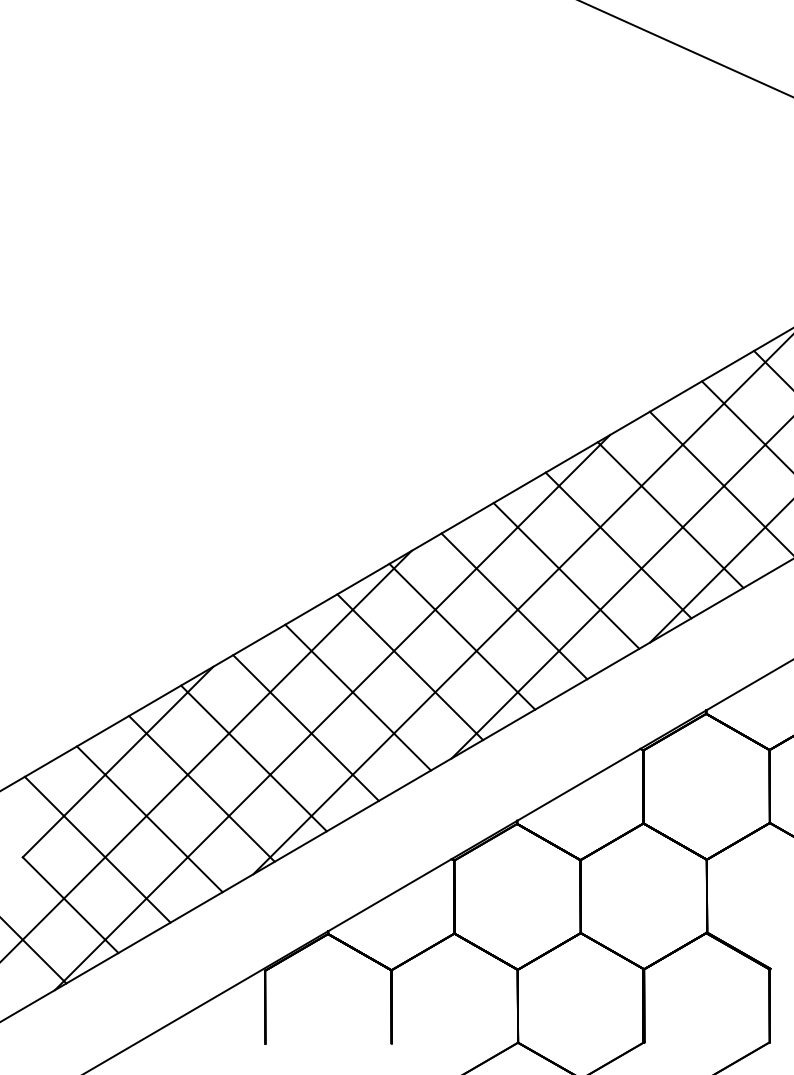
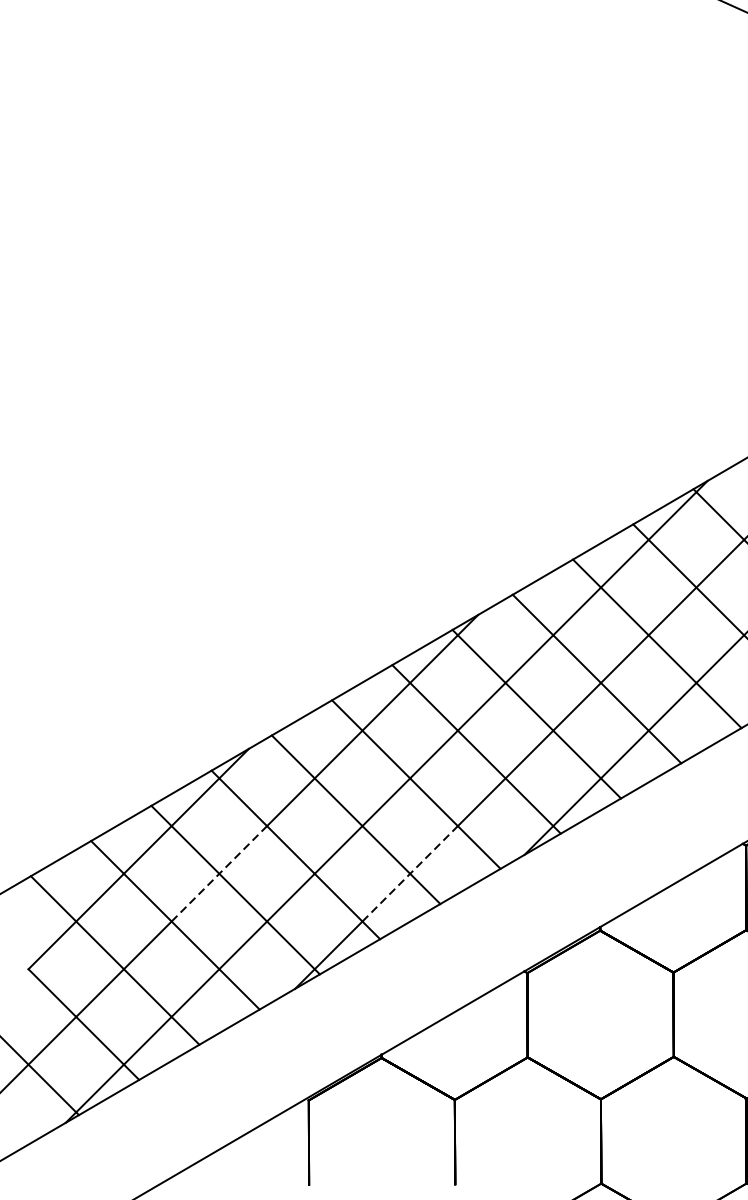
line: (188, 774) -> (220, 873), solid -> dashed
line: (353, 774) -> (410, 873), solid -> dashed

